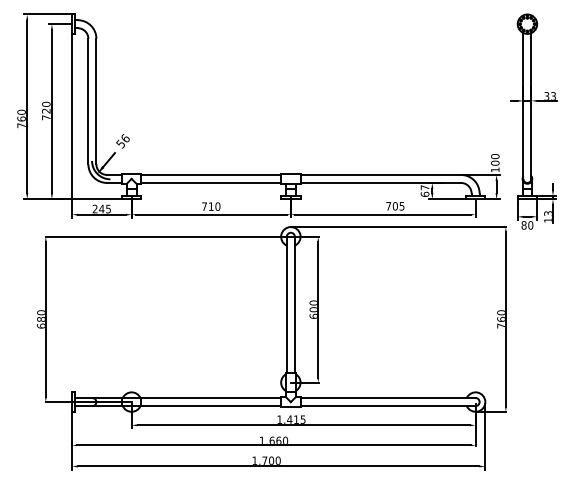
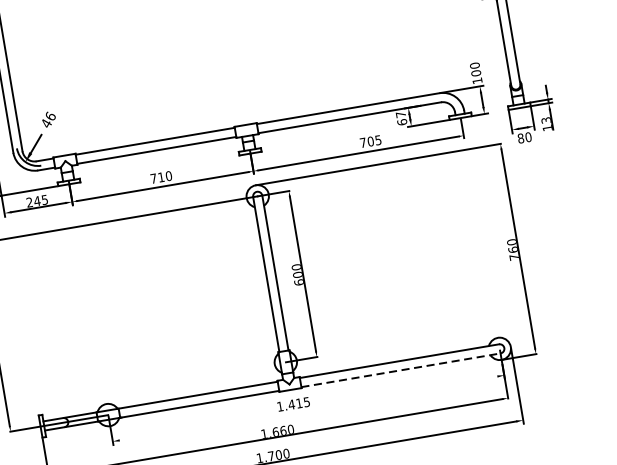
text: (120, 143) -> (45, 122), 56 -> 46
line: (388, 406) -> (401, 370), solid -> dashed
line: (303, 425) -> (308, 408), removed

